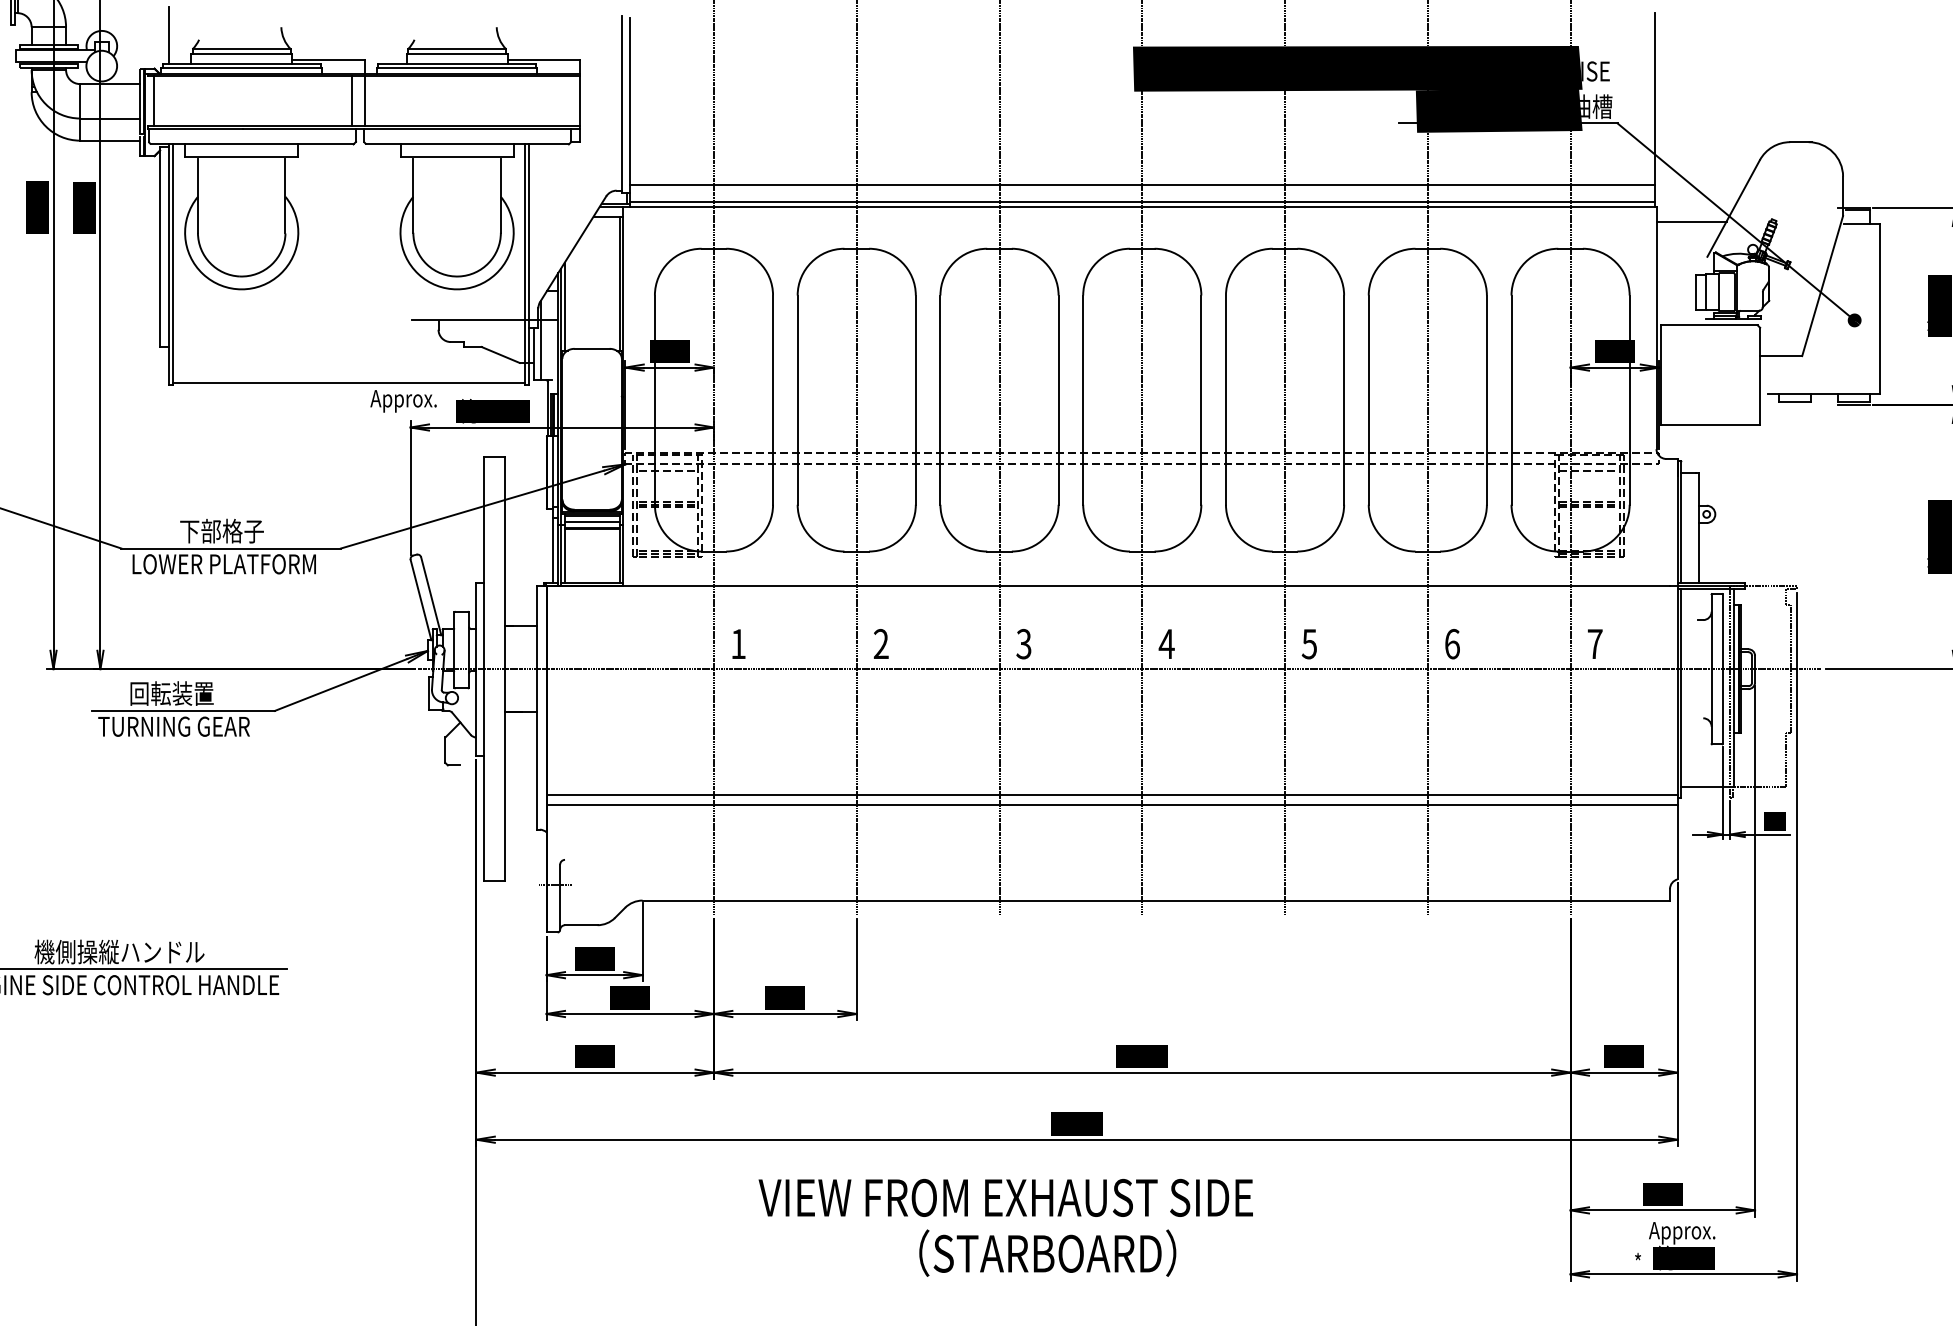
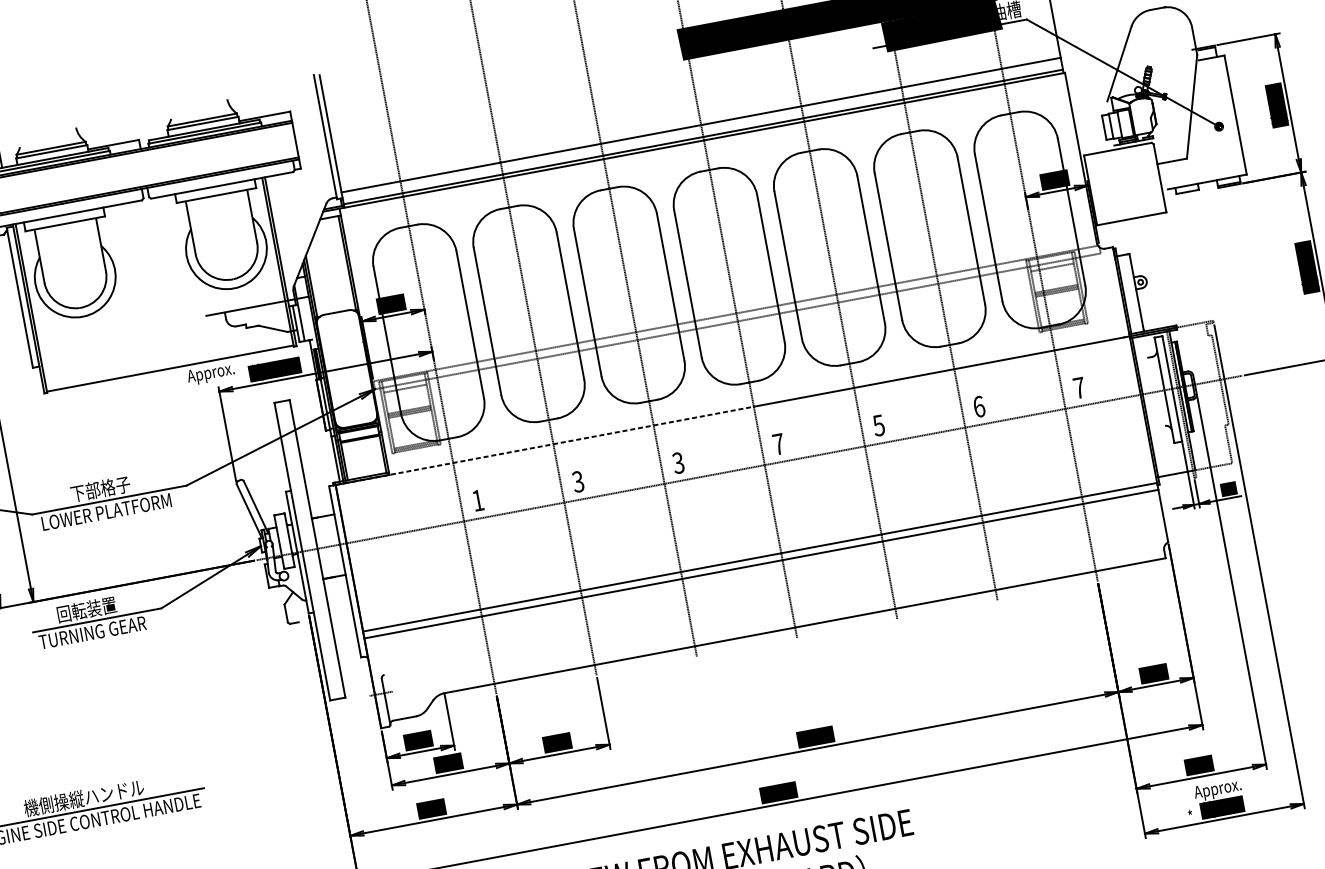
line: (351, 100) -> (134, 169), removed
line: (364, 100) -> (144, 168), removed
line: (1691, 221) -> (1091, 78), removed
line: (591, 522) -> (358, 434), removed
line: (839, 586) -> (541, 446), solid -> dashed
text: (1166, 643) -> (778, 443), 4 -> 7
text: (880, 644) -> (577, 482), 2 -> 3

